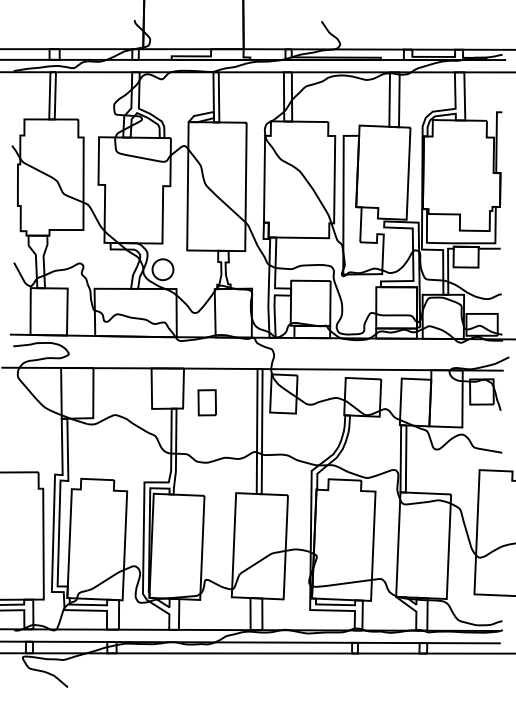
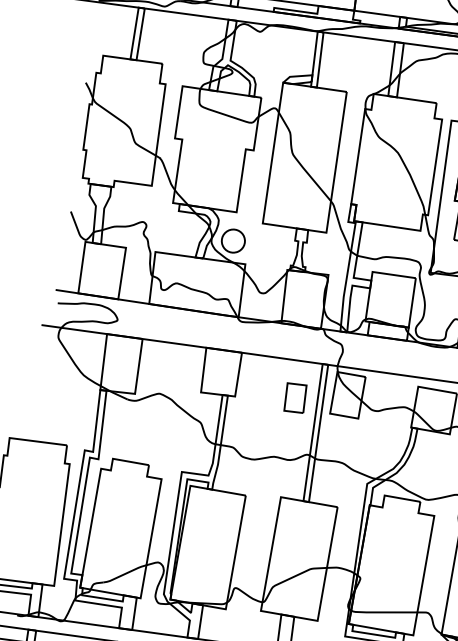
part: (206, 402) -> (294, 397), moved

